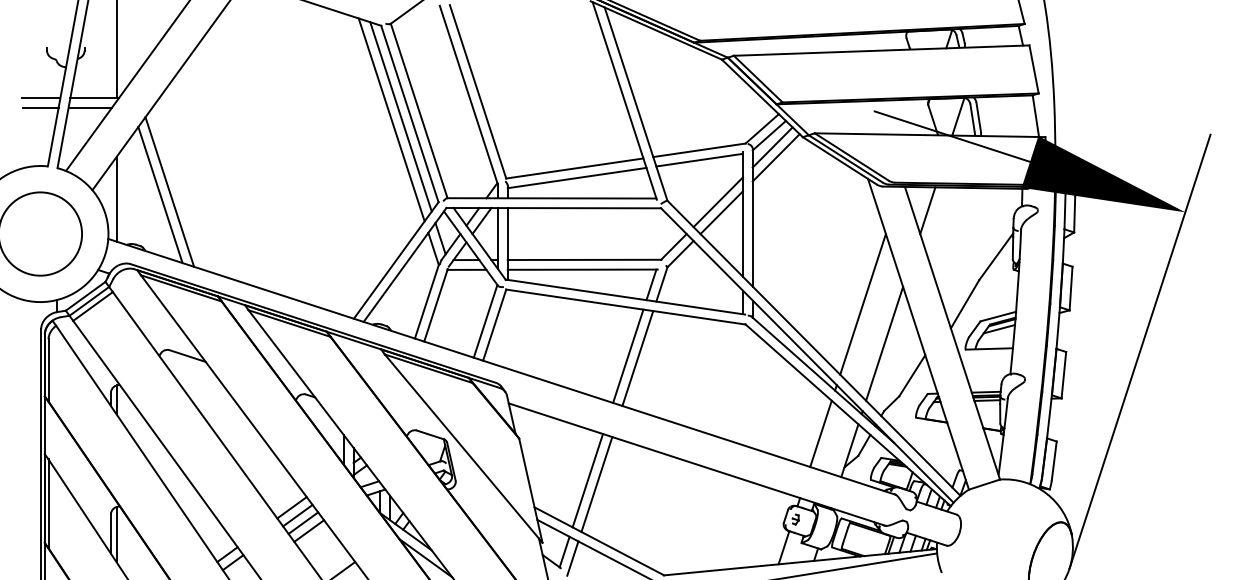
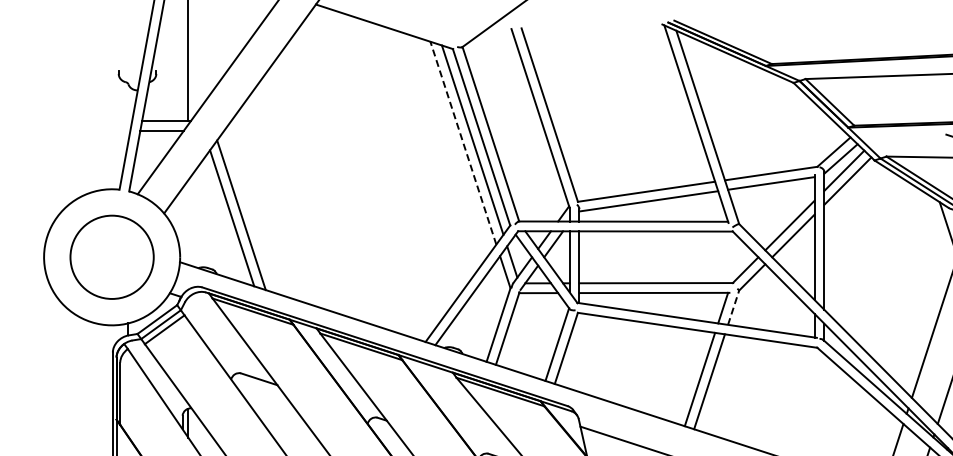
line: (40, 98) -> (112, 121), removed
line: (40, 107) -> (112, 130), removed
line: (391, 119) -> (463, 142), solid -> dashed
line: (116, 198) -> (188, 221), removed
line: (662, 283) -> (734, 306), solid -> dashed

